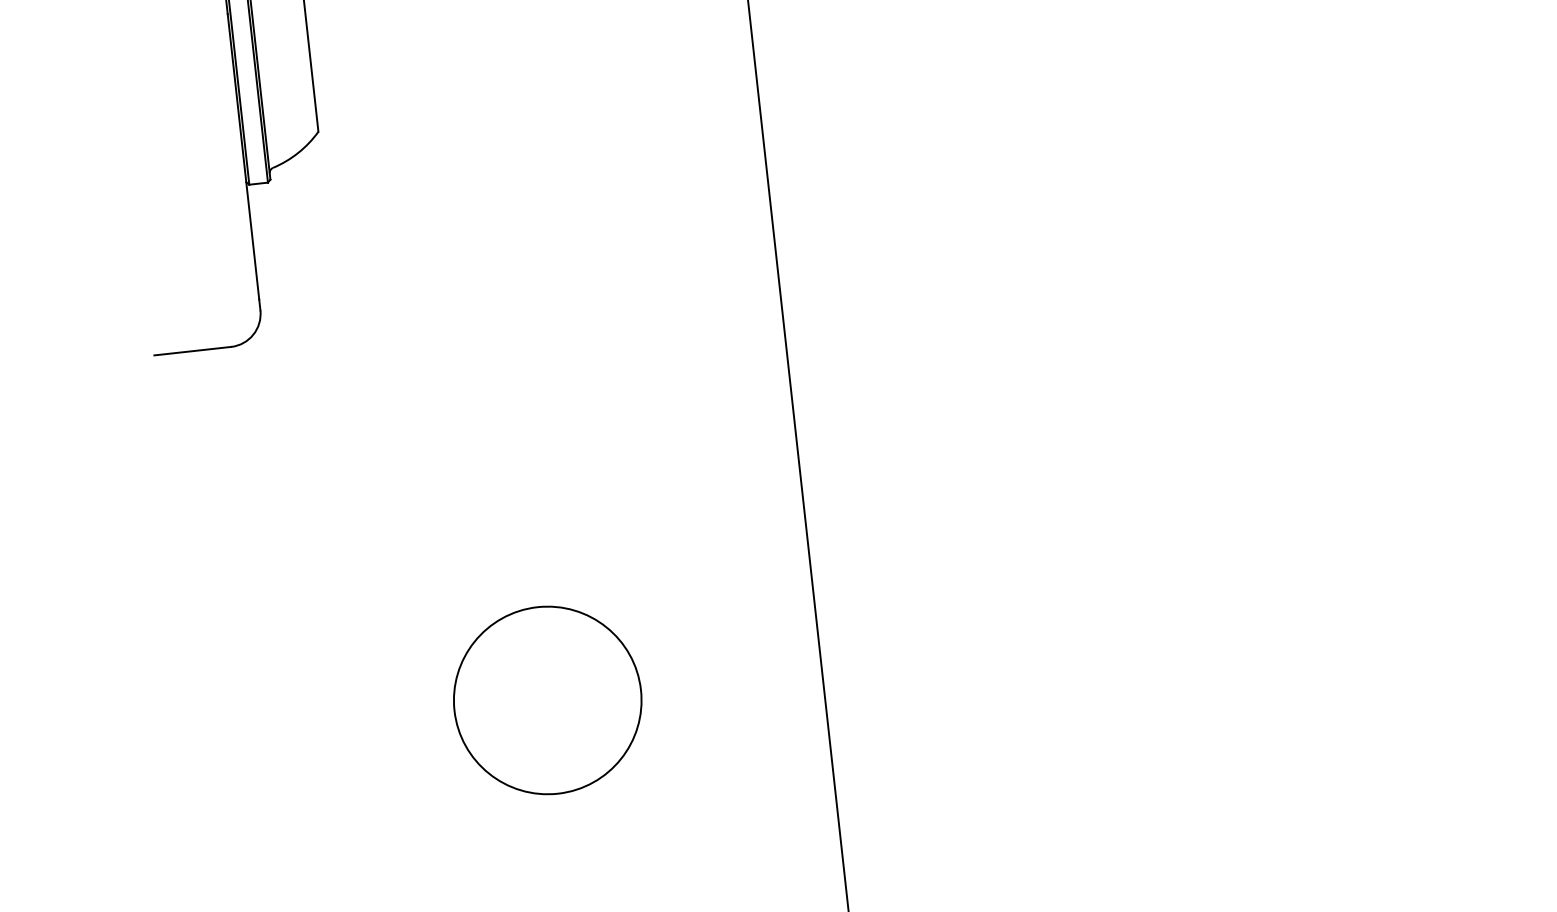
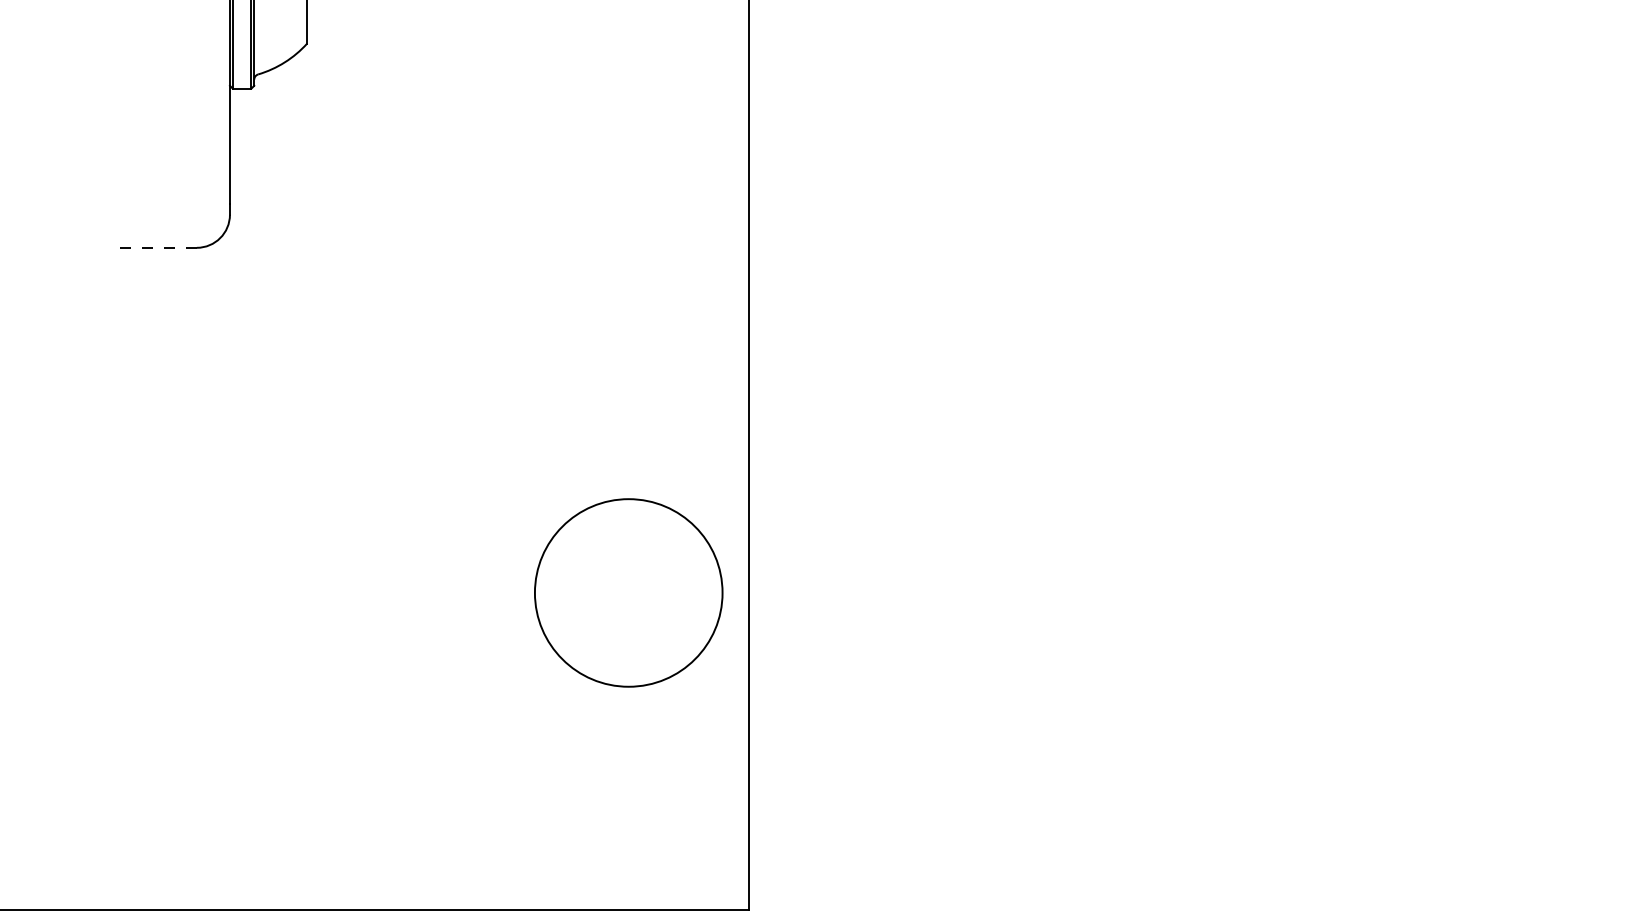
line: (192, 350) -> (158, 247), solid -> dashed
circle: (547, 700) -> (628, 592), moved

